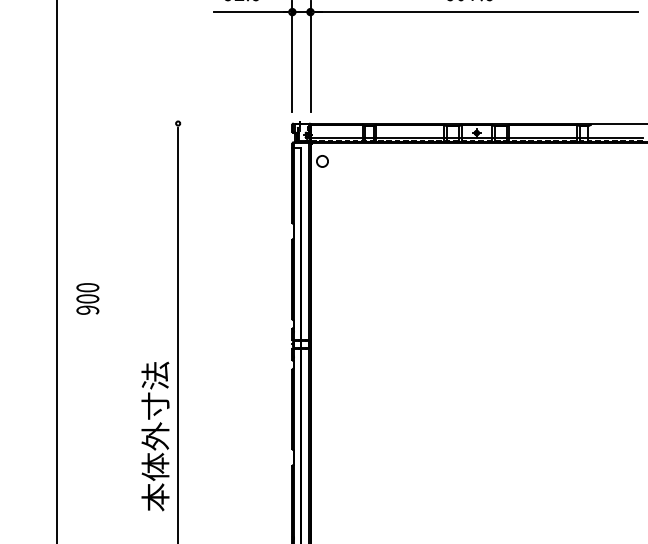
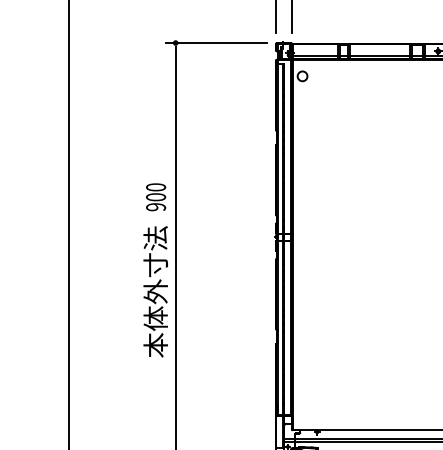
line: (224, 123) -> (216, 43), added
text: (87, 298) -> (155, 196), moved
text: (155, 436) -> (155, 291), moved

